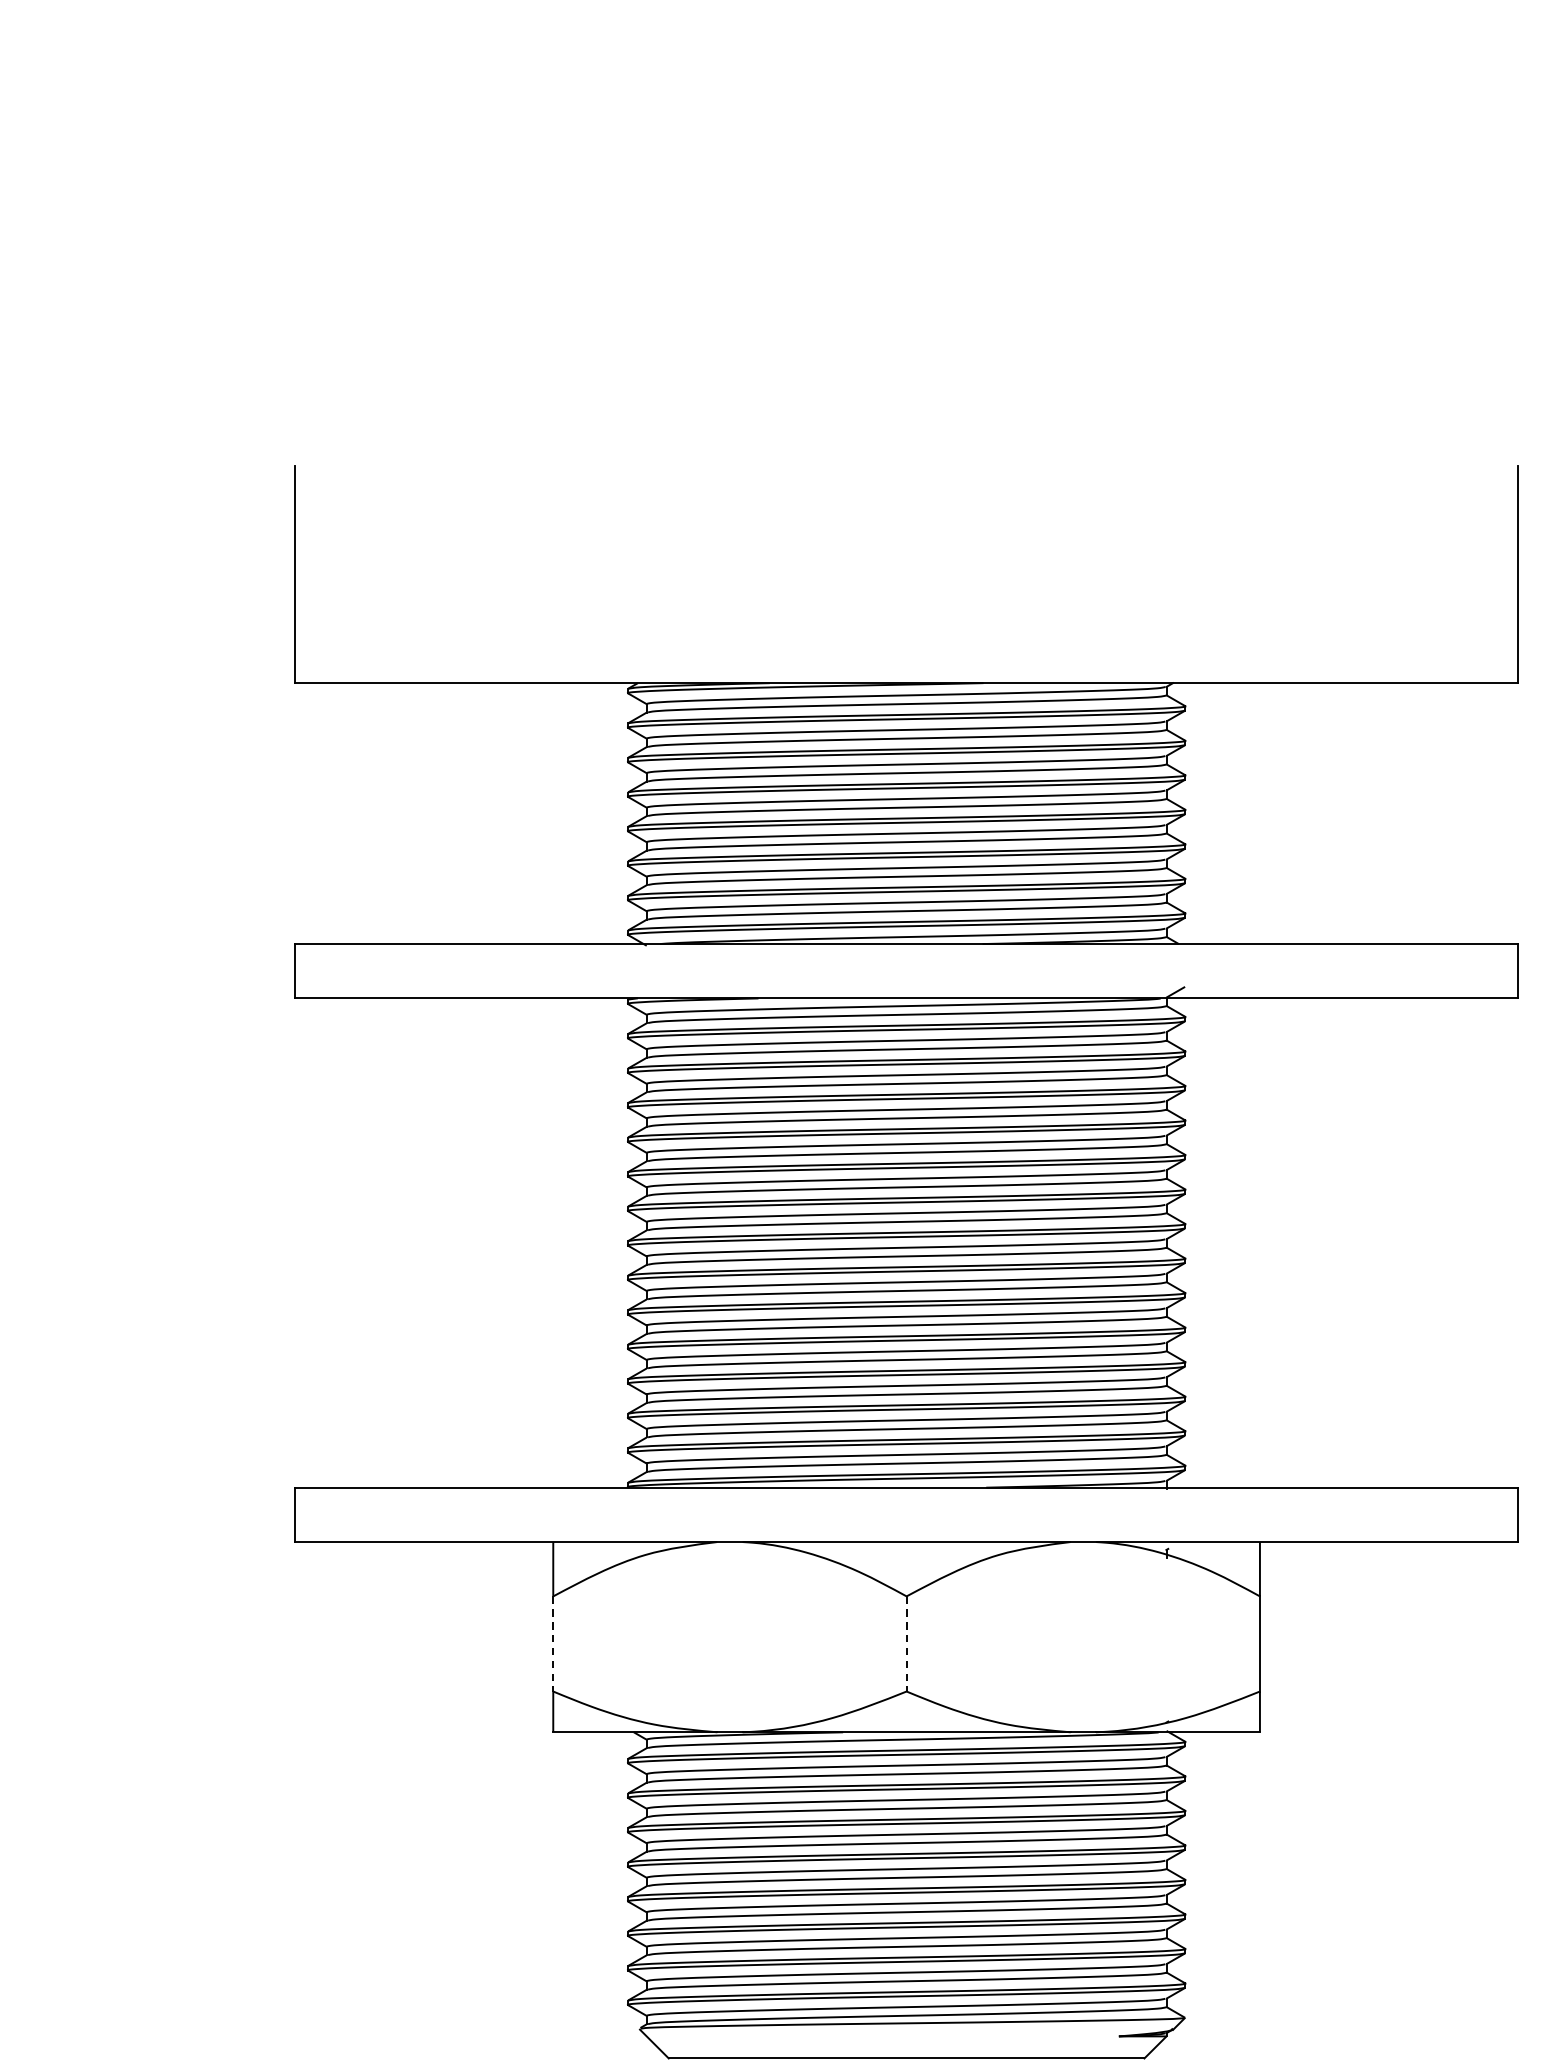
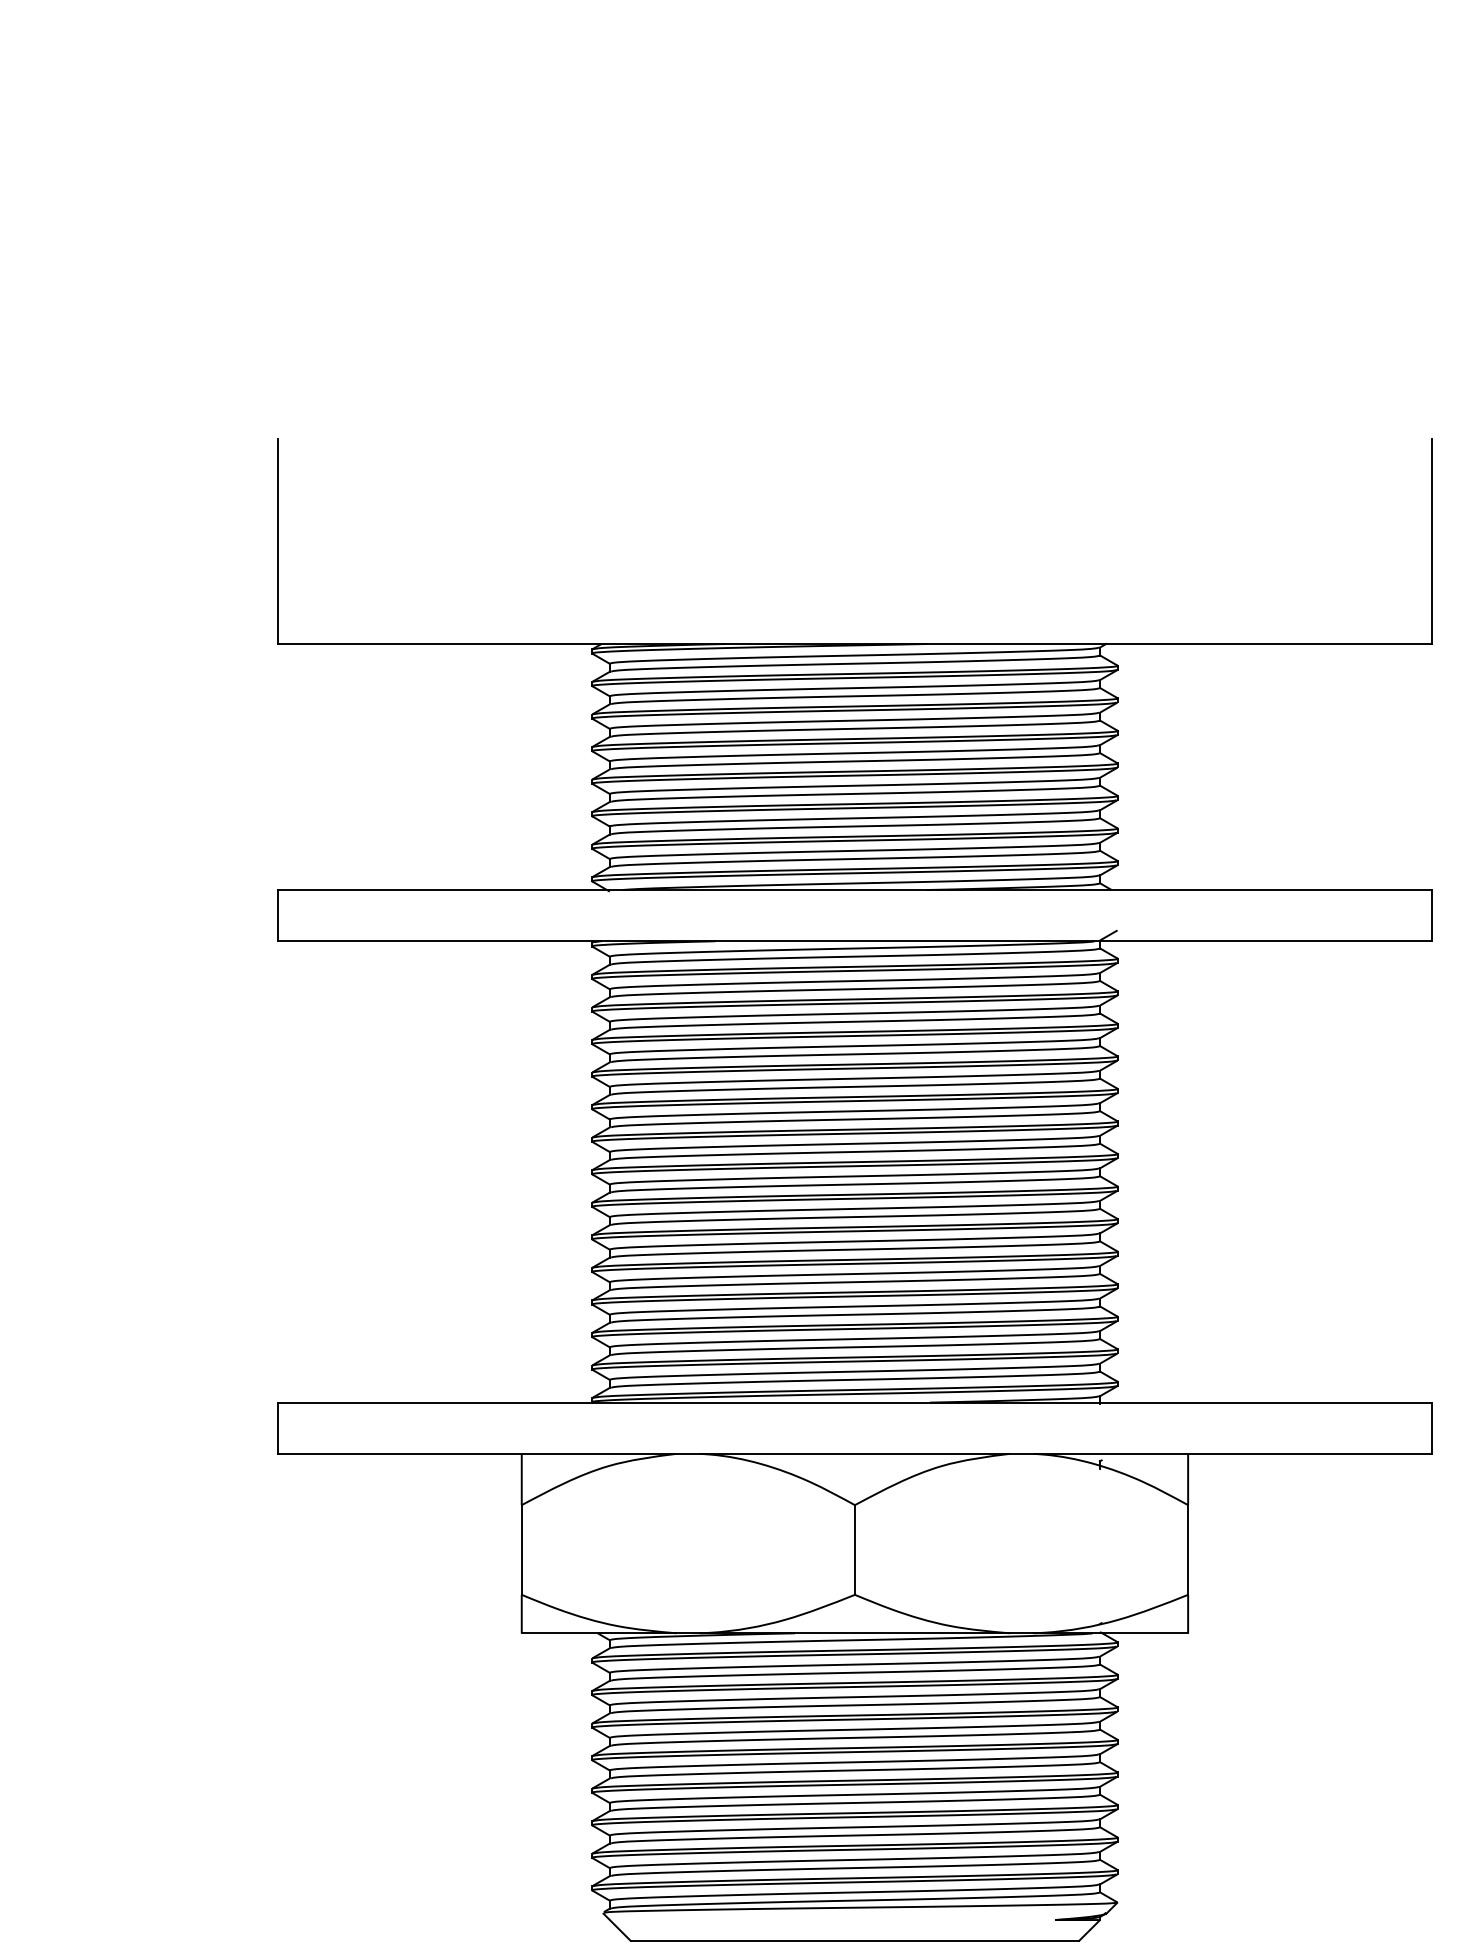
line: (552, 1643) -> (521, 1549), dashed -> solid
line: (906, 1643) -> (854, 1549), dashed -> solid

